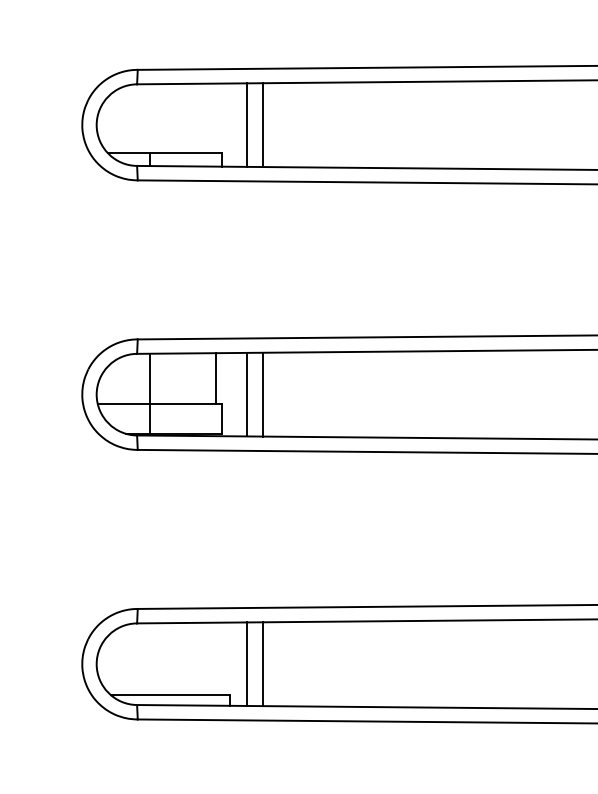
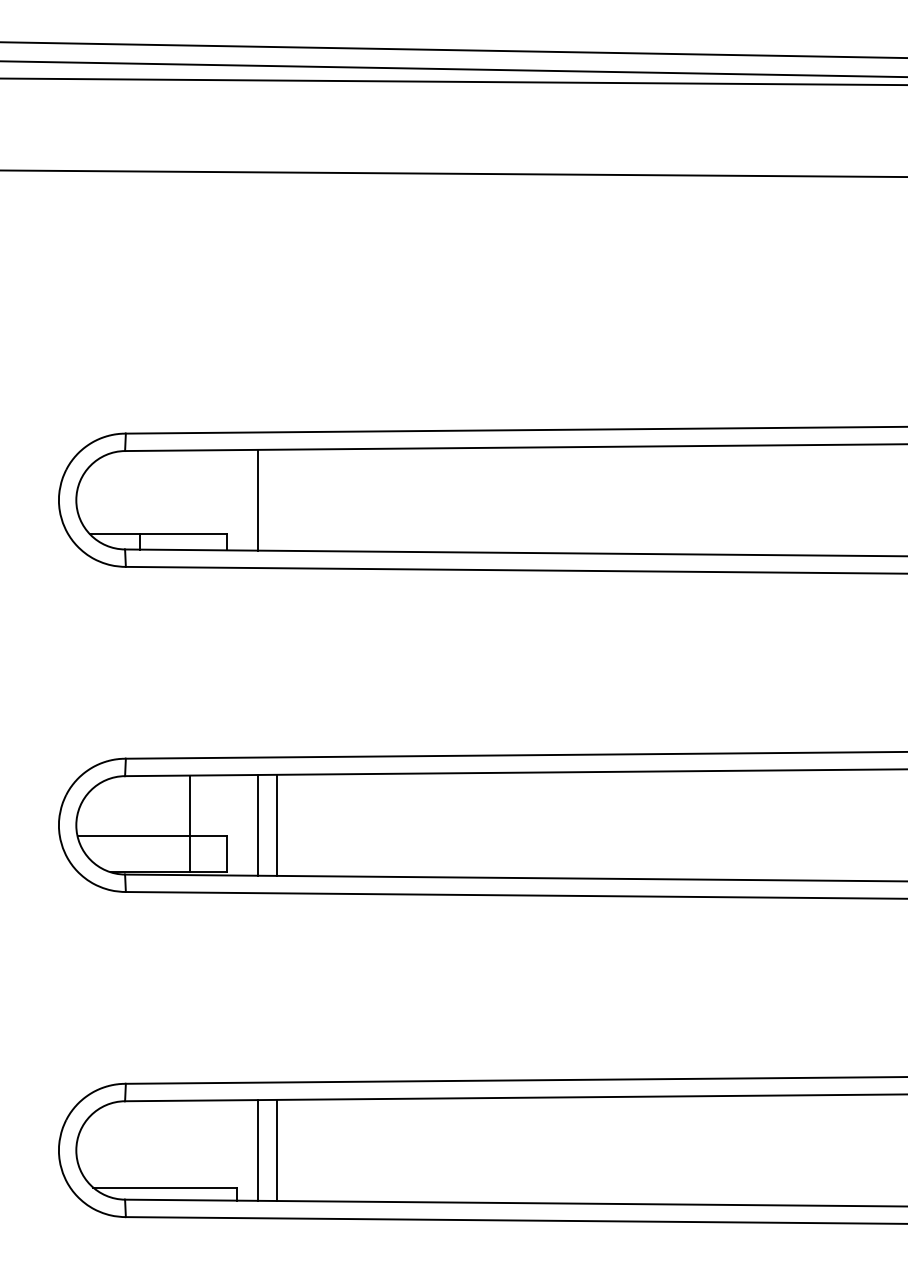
line: (263, 124) -> (277, 499), removed
line: (216, 378) -> (220, 805), removed
line: (149, 393) -> (190, 824), moved

